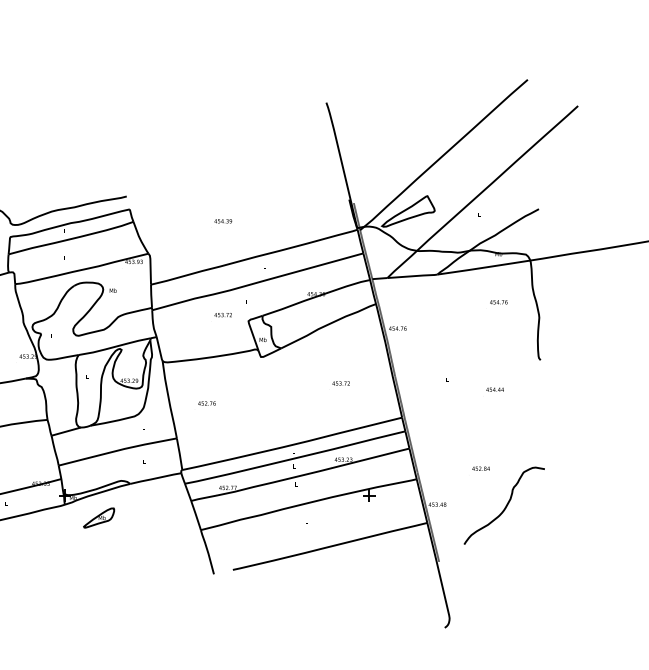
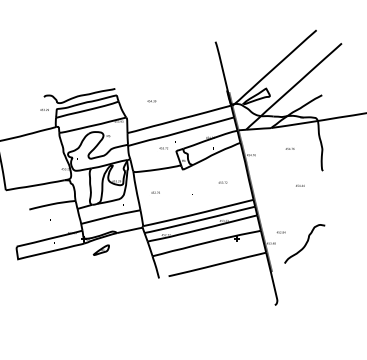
text: (222, 221) -> (151, 101), moved
text: (497, 301) -> (289, 148), moved
text: (479, 468) -> (280, 232), moved

